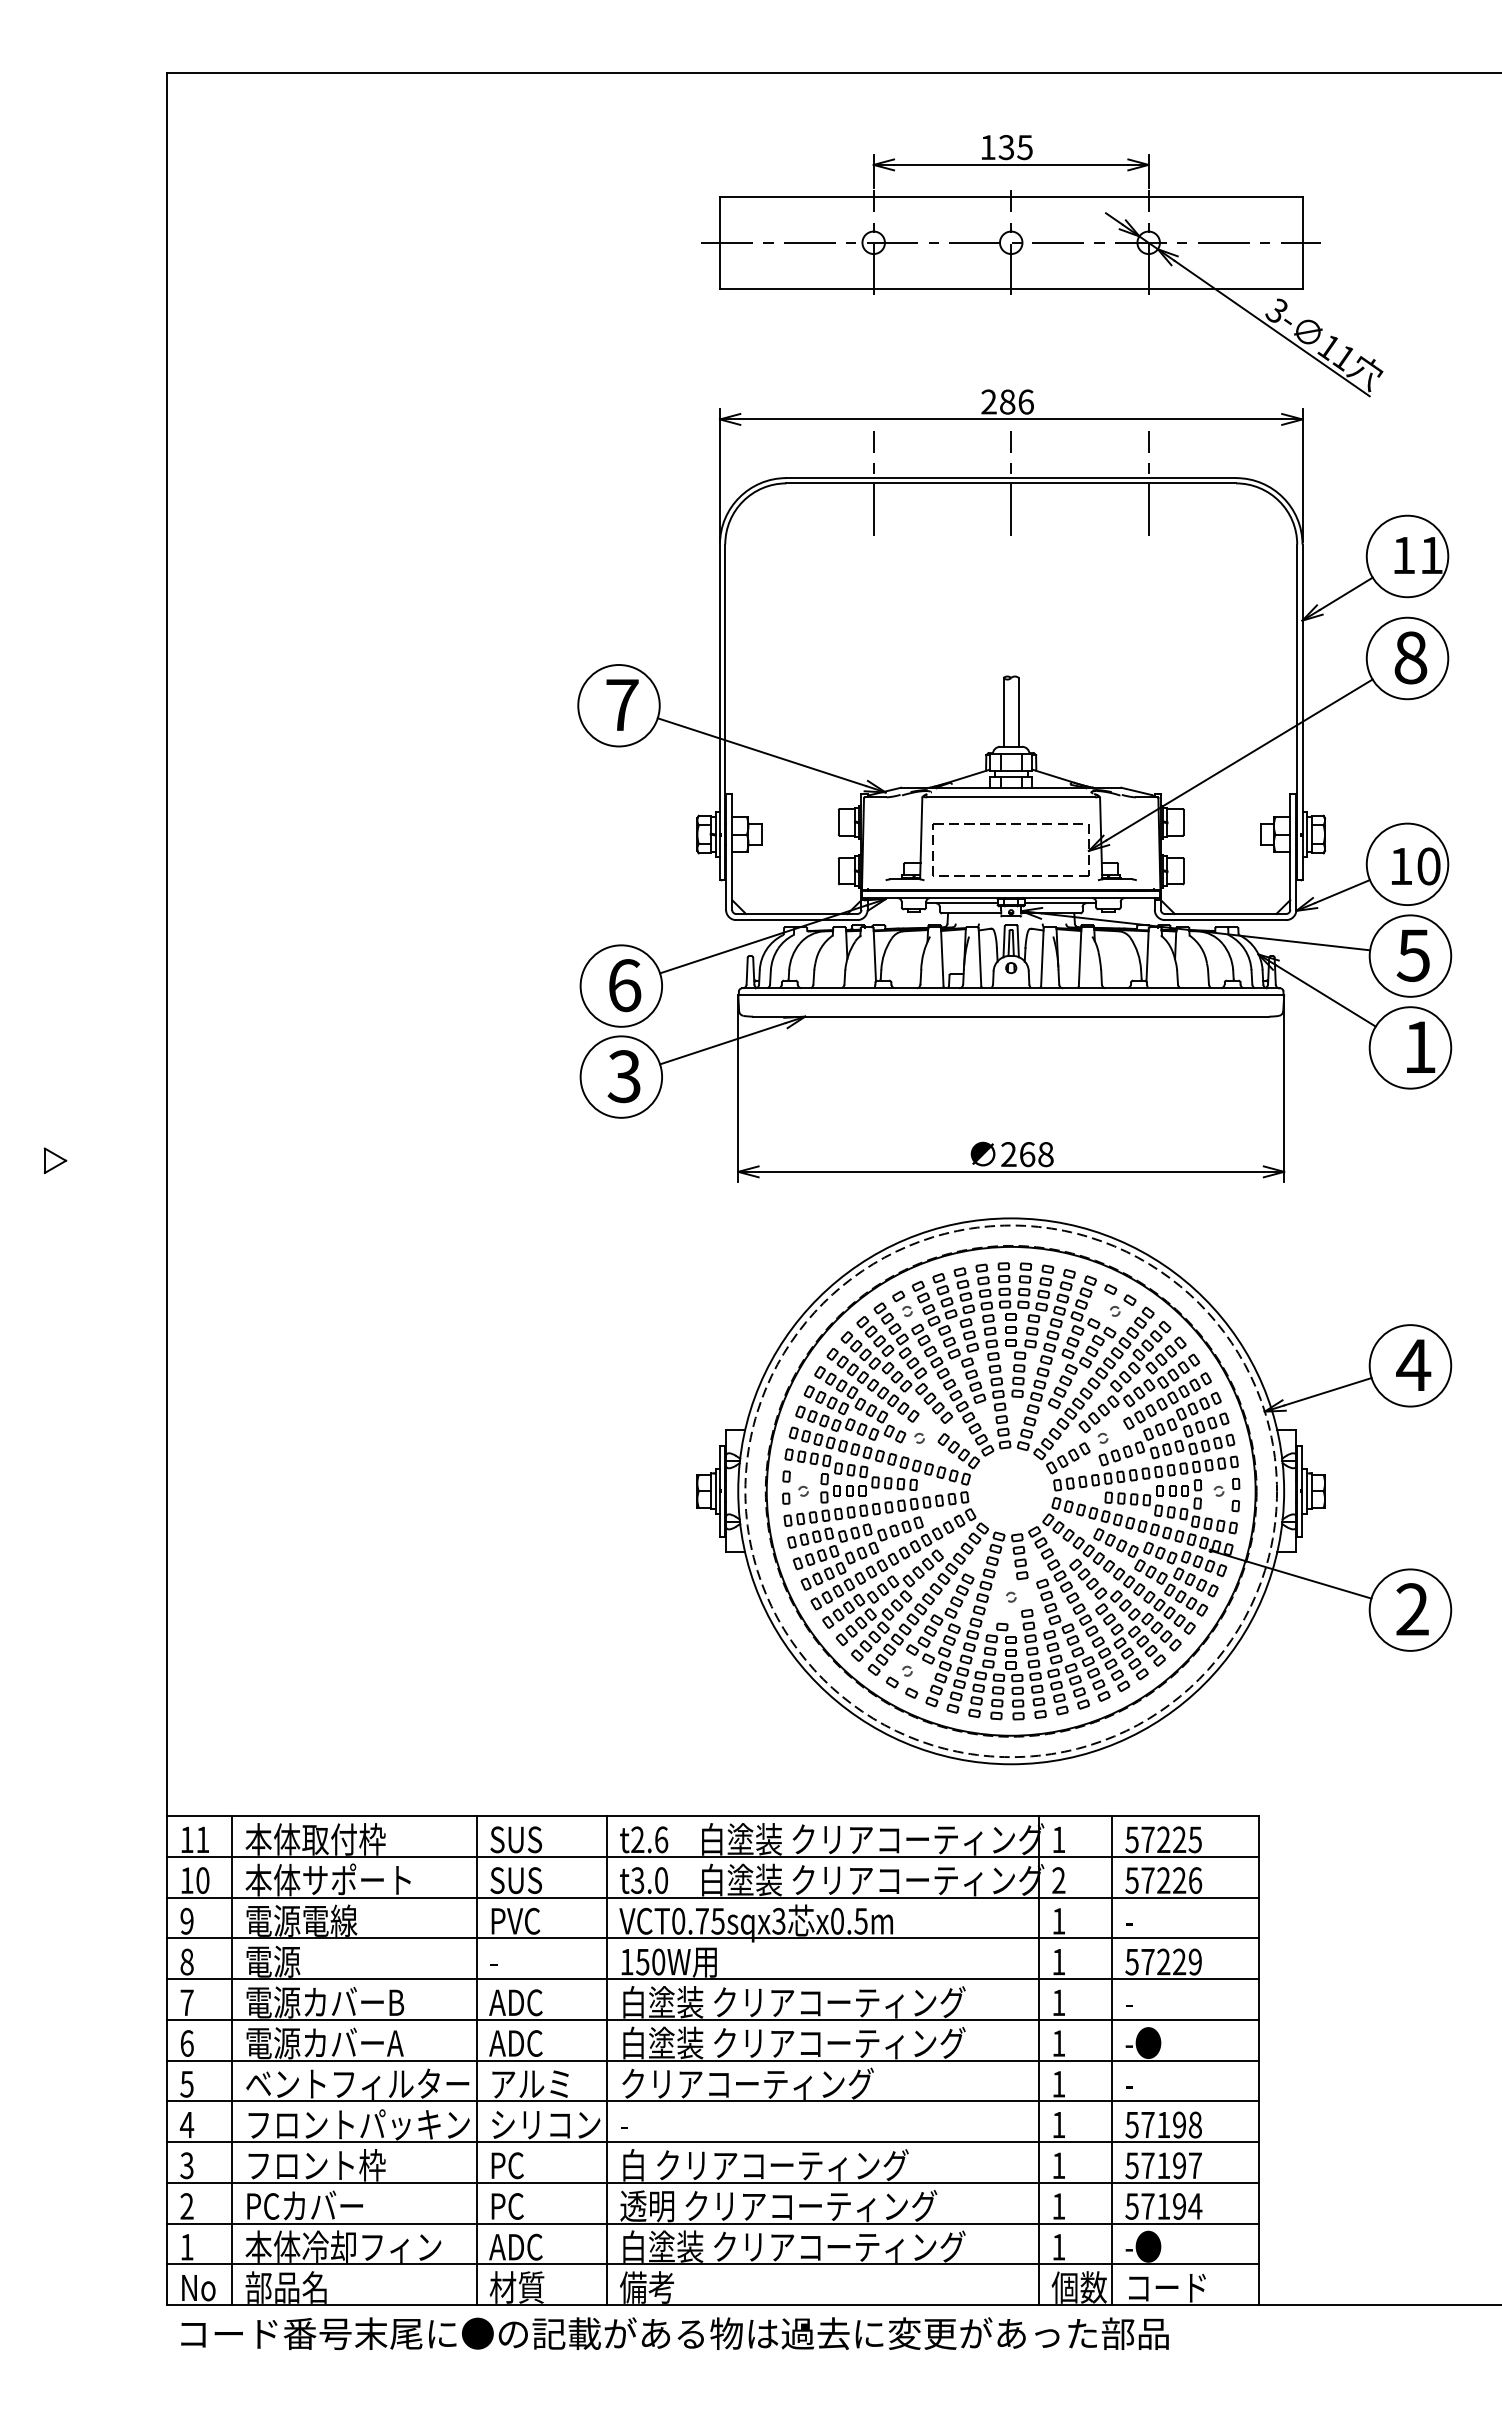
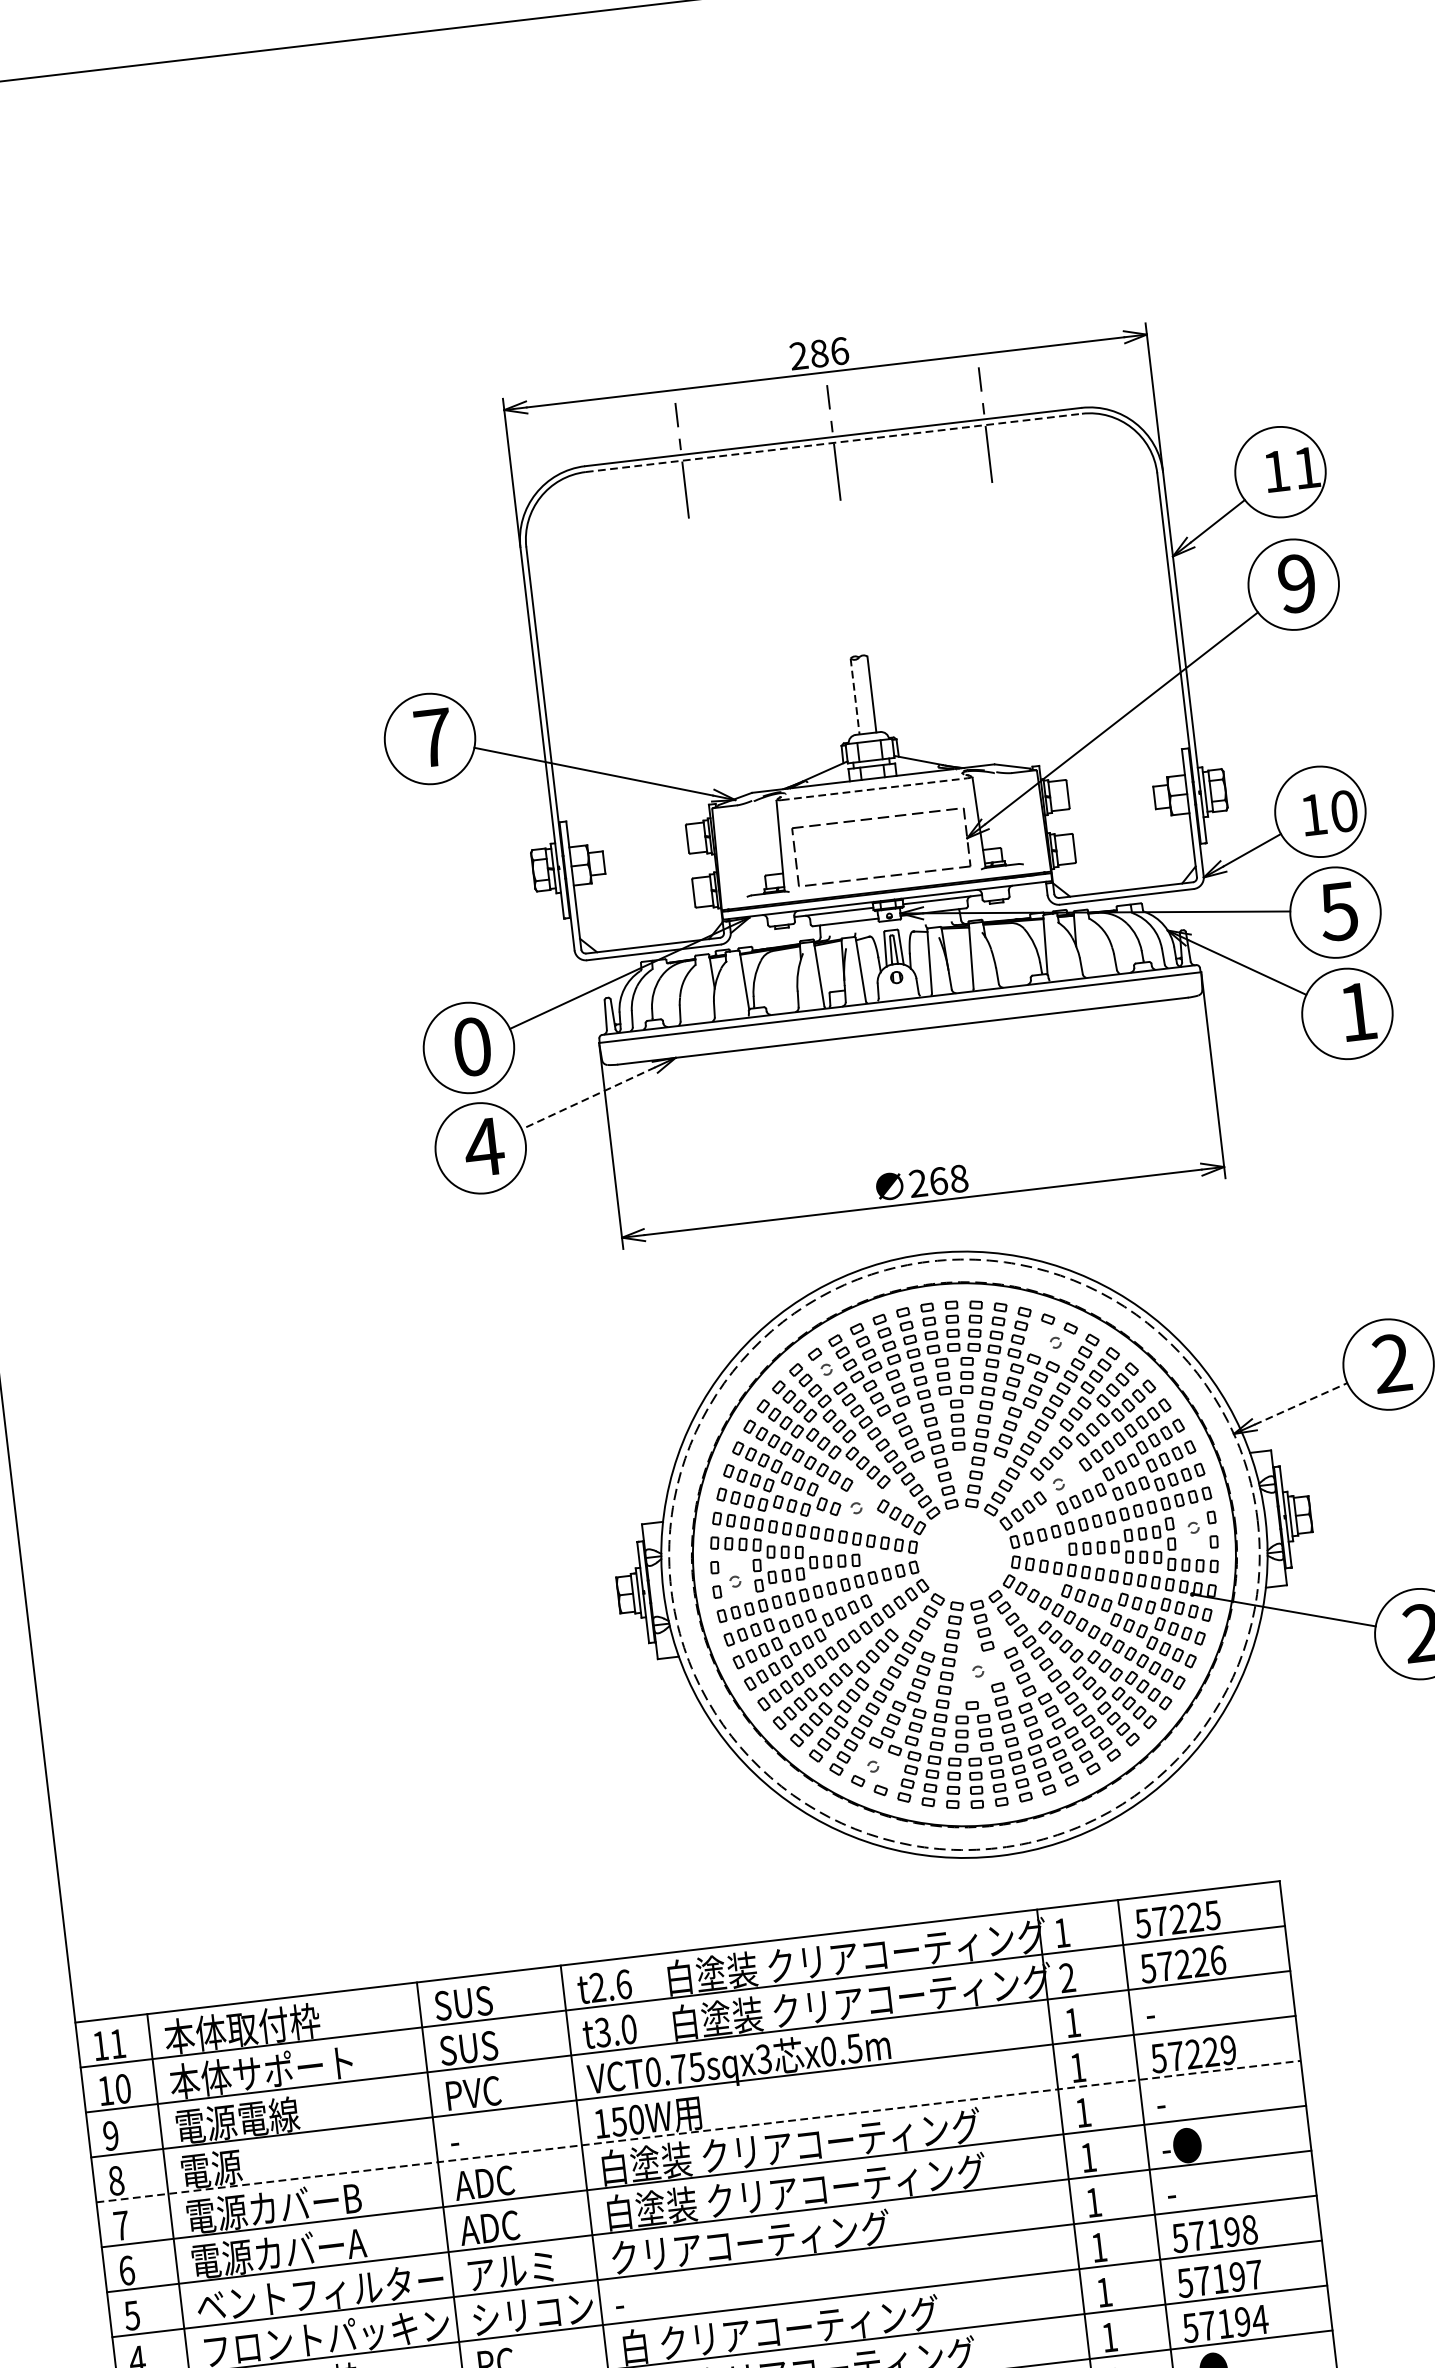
part: (1042, 266) -> (840, 199), removed
line: (1011, 483) -> (834, 442), solid -> dashed
text: (1410, 657) -> (1296, 583), 8 -> 9
line: (1003, 712) -> (855, 696), solid -> dashed
line: (1011, 797) -> (874, 789), solid -> dashed
text: (625, 985) -> (473, 1046), 6 -> 0
line: (722, 1043) -> (587, 1098), solid -> dashed
text: (624, 1076) -> (484, 1147), 3 -> 4
text: (1413, 1364) -> (1391, 1362), 4 -> 2
line: (1327, 1391) -> (1300, 1403), solid -> dashed
line: (712, 1979) -> (698, 2131), solid -> dashed

